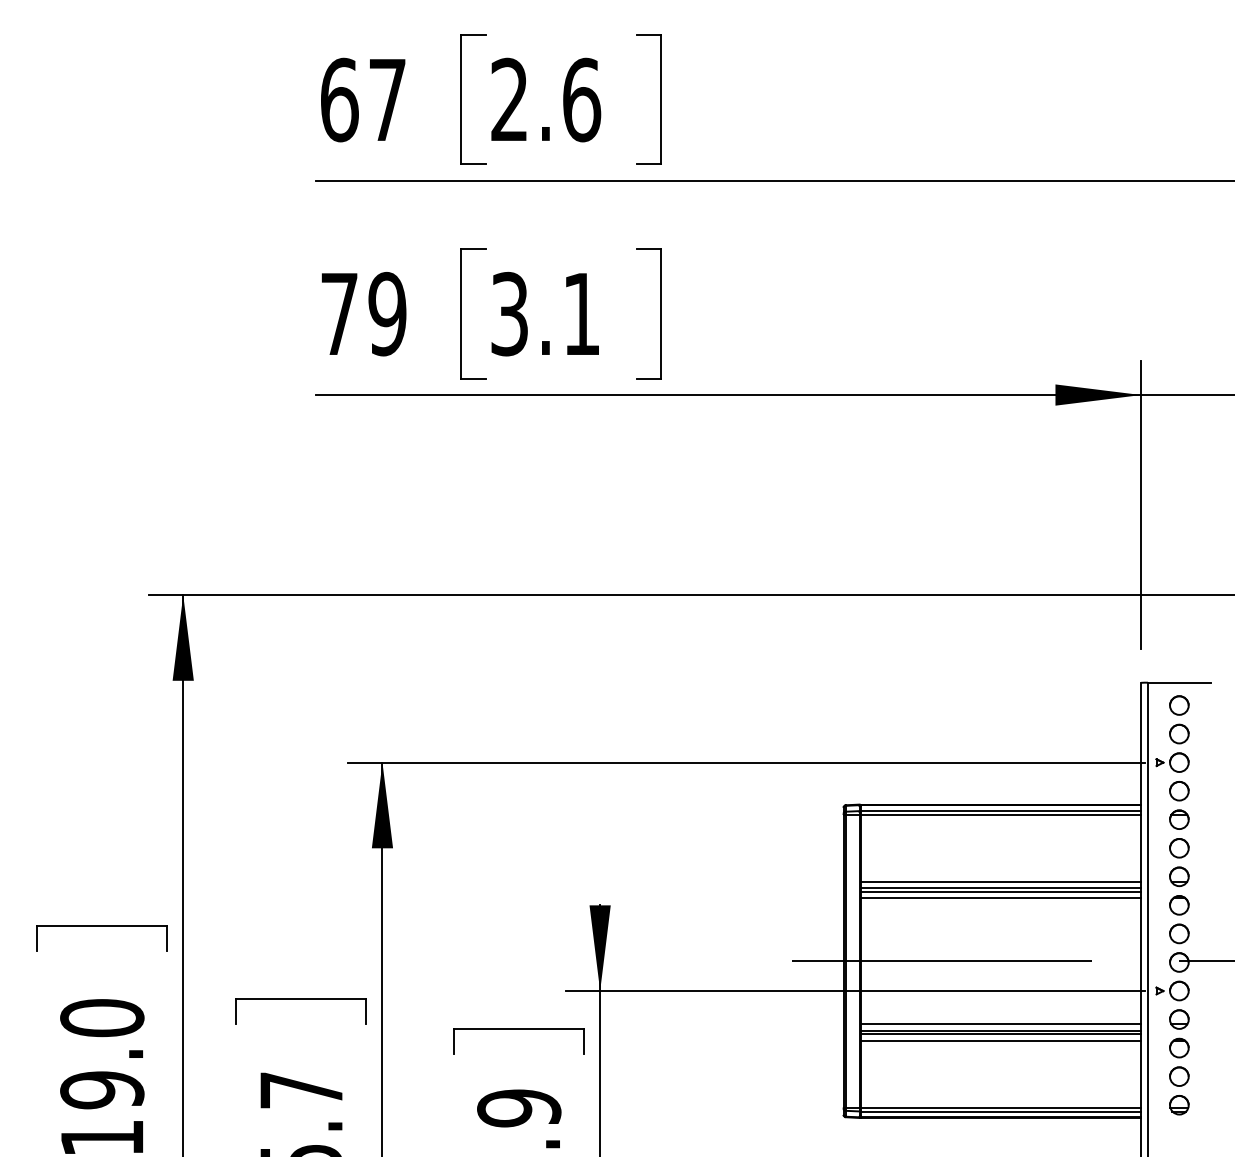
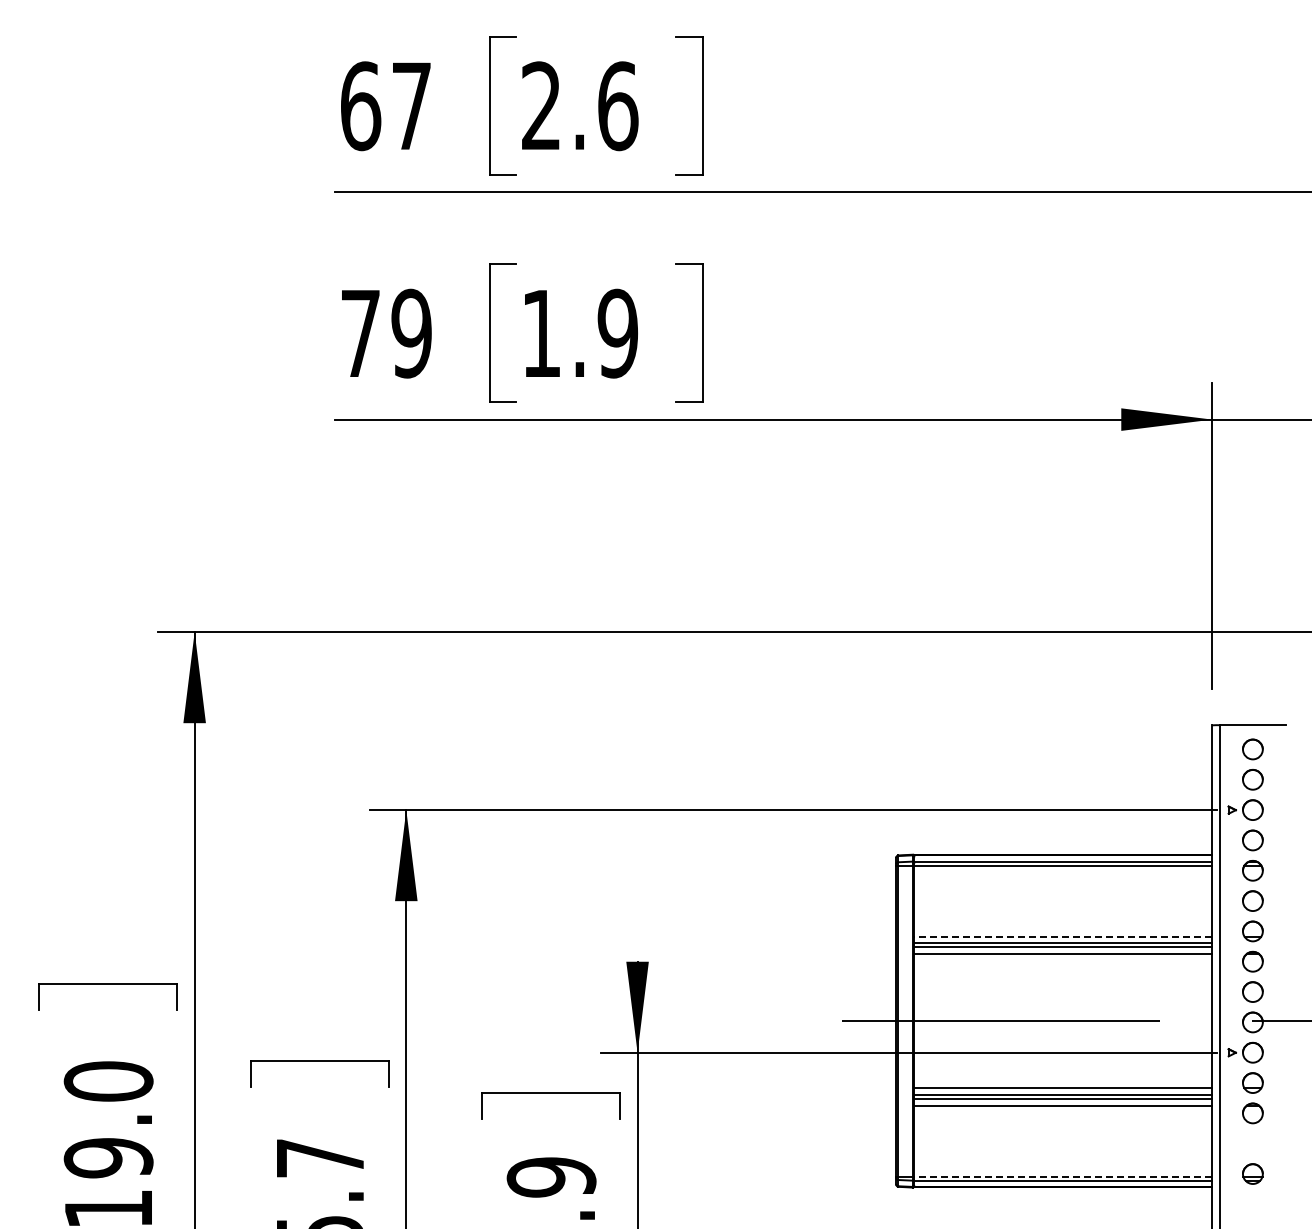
text: (546, 313) -> (580, 333), 3.1 -> 1.9
line: (1001, 881) -> (1063, 936), solid -> dashed
part: (1178, 1076) -> (1252, 1143), removed
line: (1001, 1107) -> (1063, 1176), solid -> dashed

